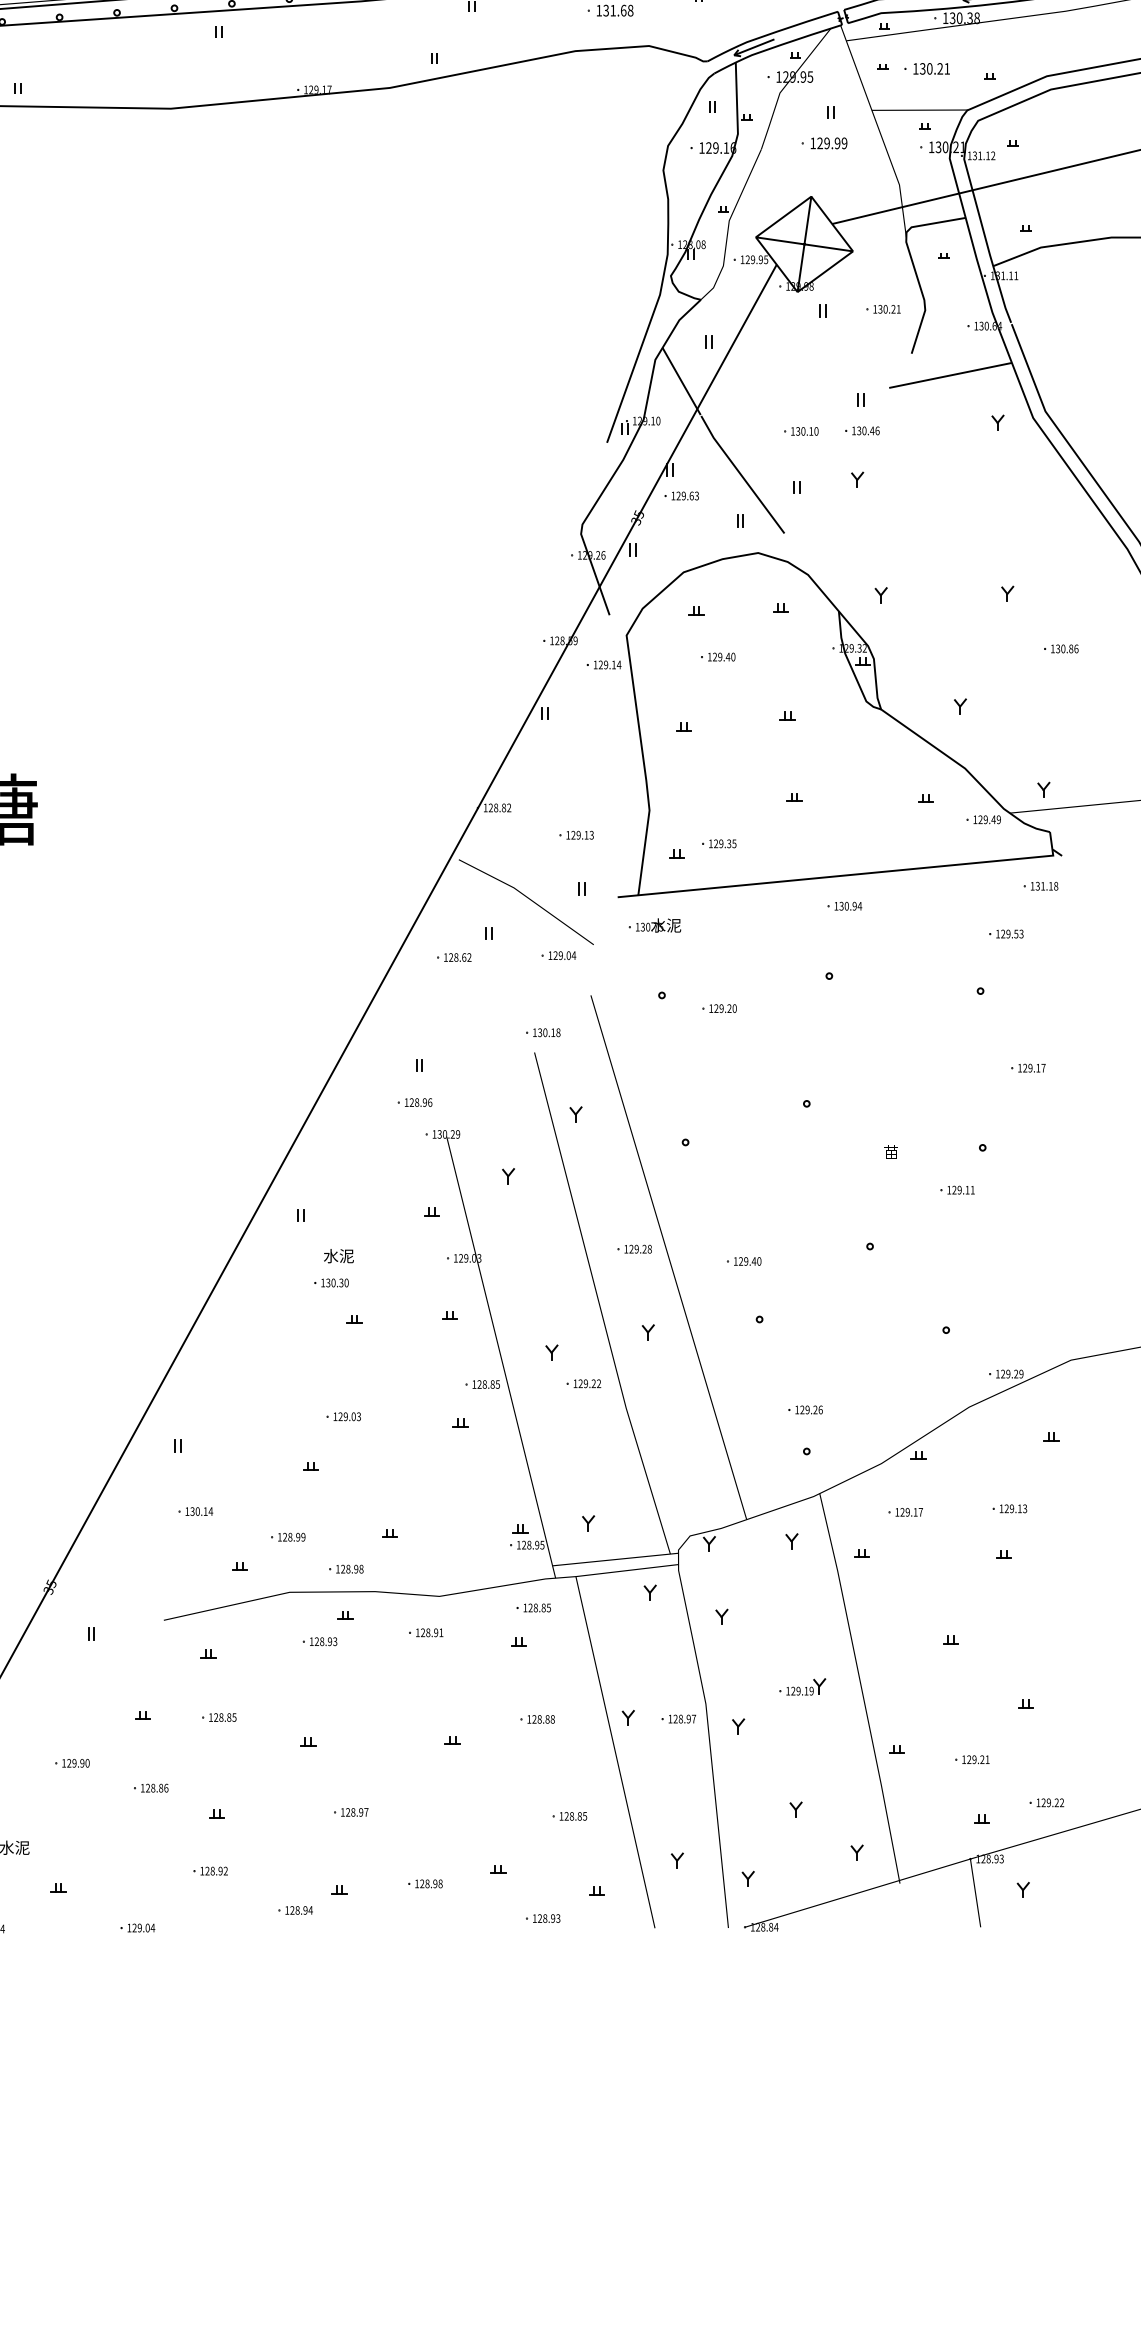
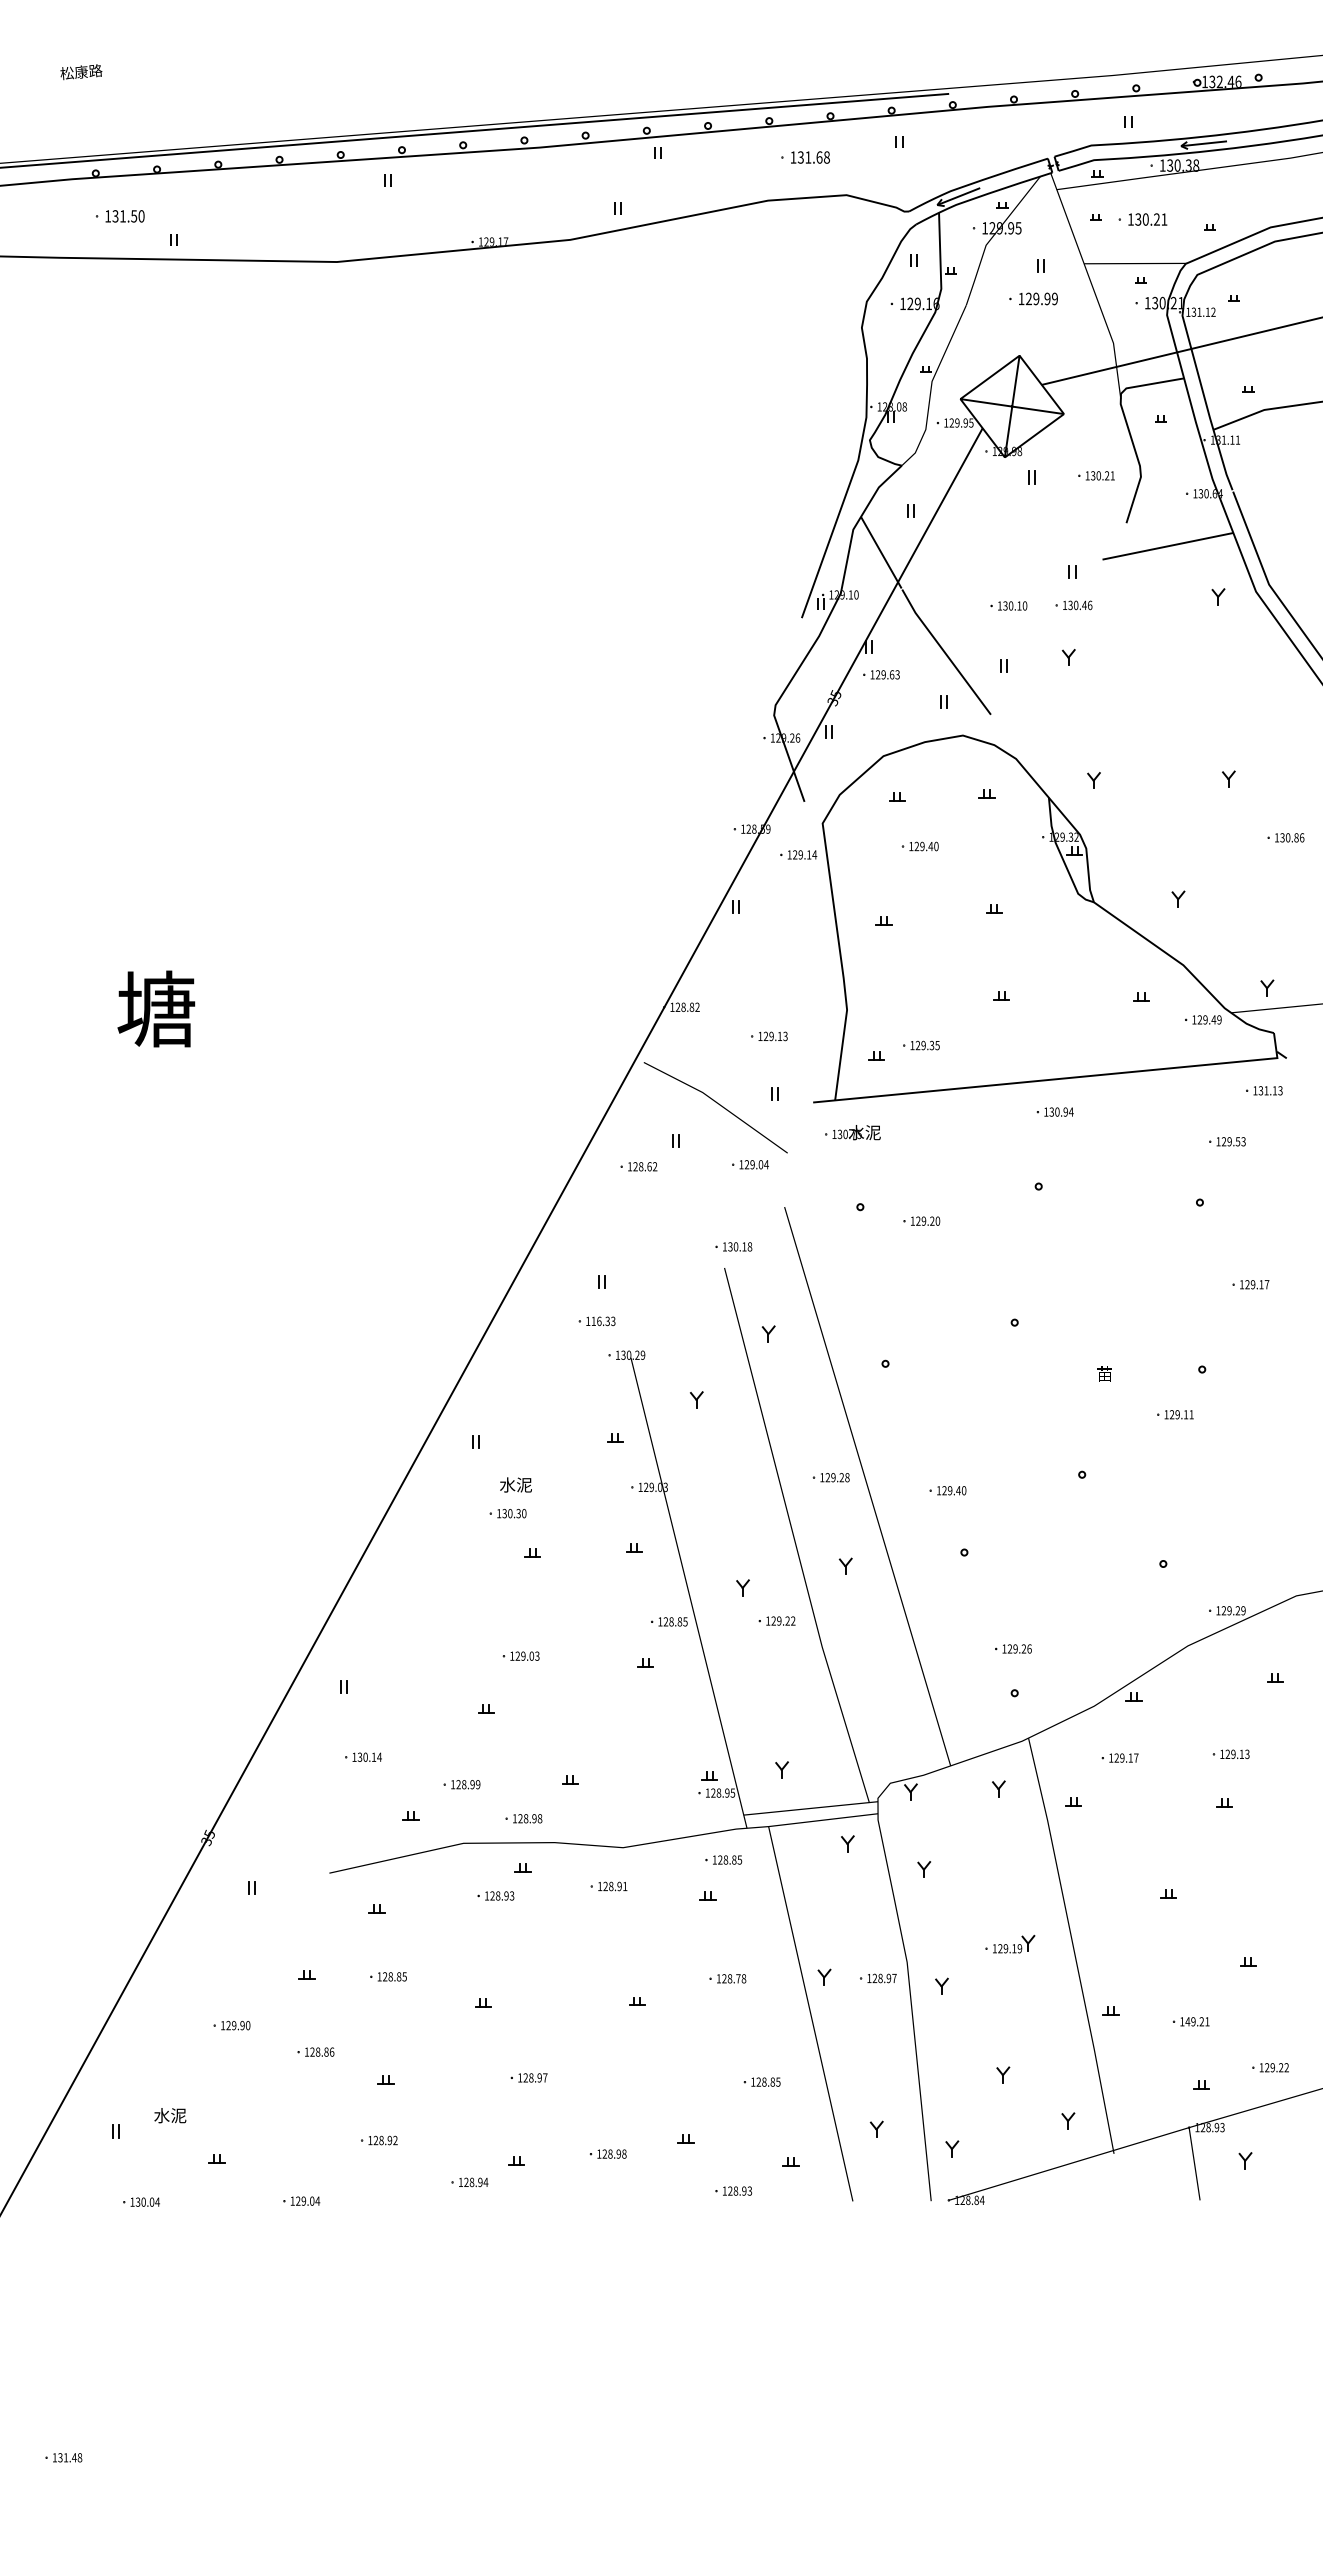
text: (1056, 886) -> (1280, 1090), 131.18 -> 131.13
text: (420, 1101) -> (603, 1320), 128.96 -> 116.33
text: (547, 1719) -> (738, 1978), 128.88 -> 128.78
text: (968, 1759) -> (1187, 2021), 129.21 -> 149.21

